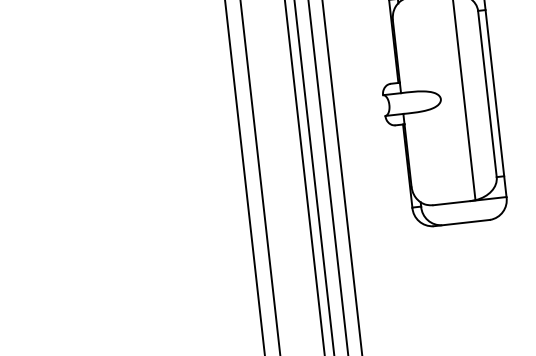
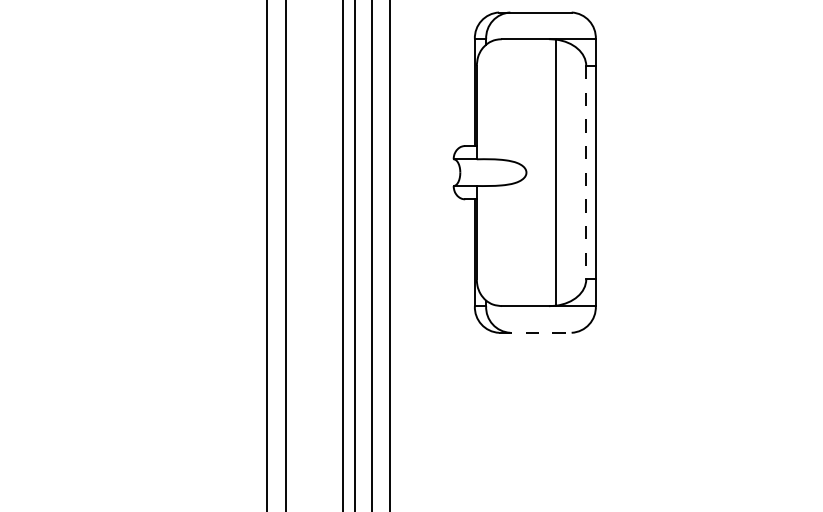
line: (487, 93) -> (586, 172), solid -> dashed
line: (461, 222) -> (535, 332), solid -> dashed

